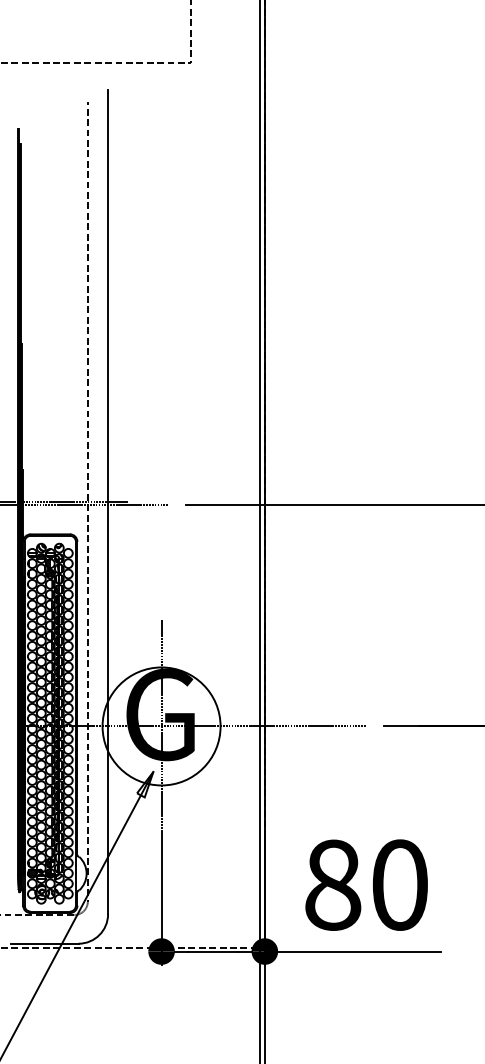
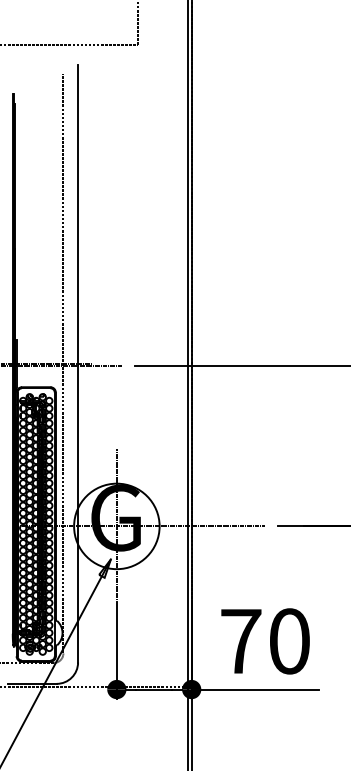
text: (333, 884) -> (241, 640), 80 -> 70

